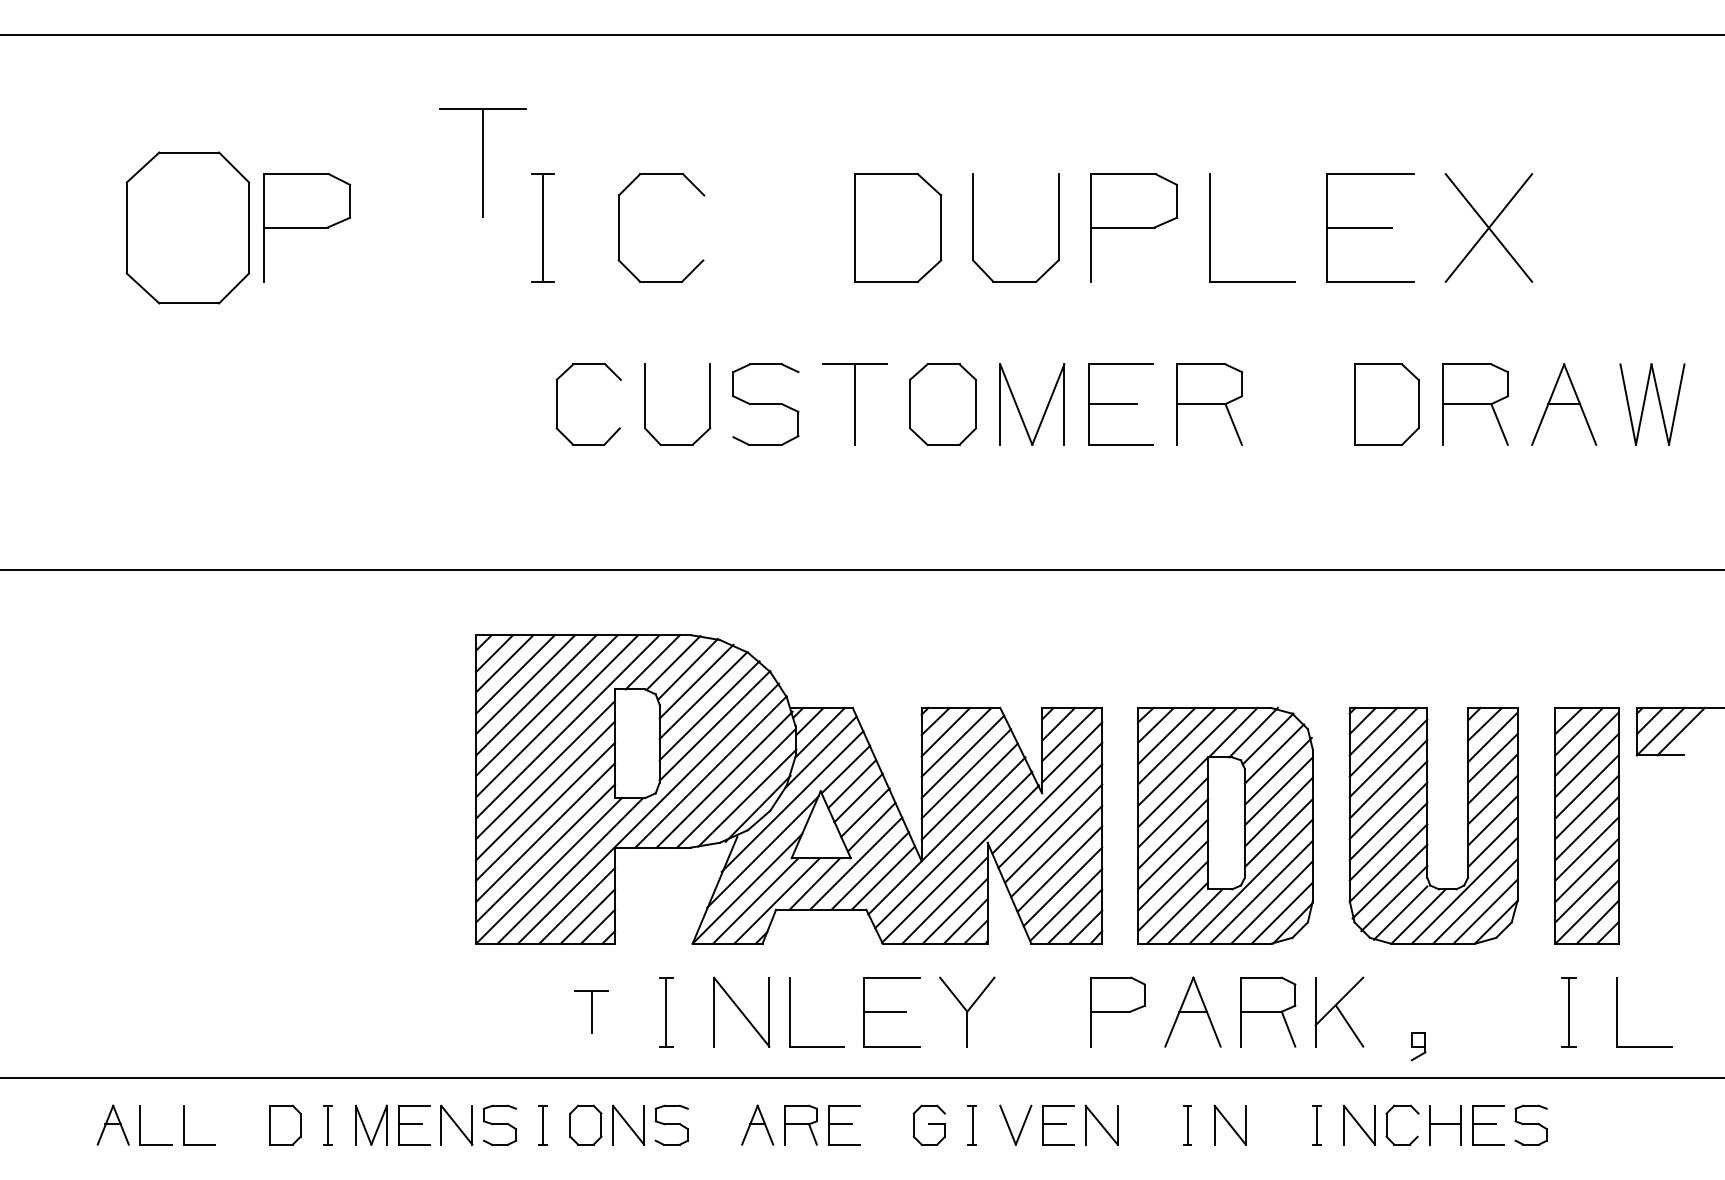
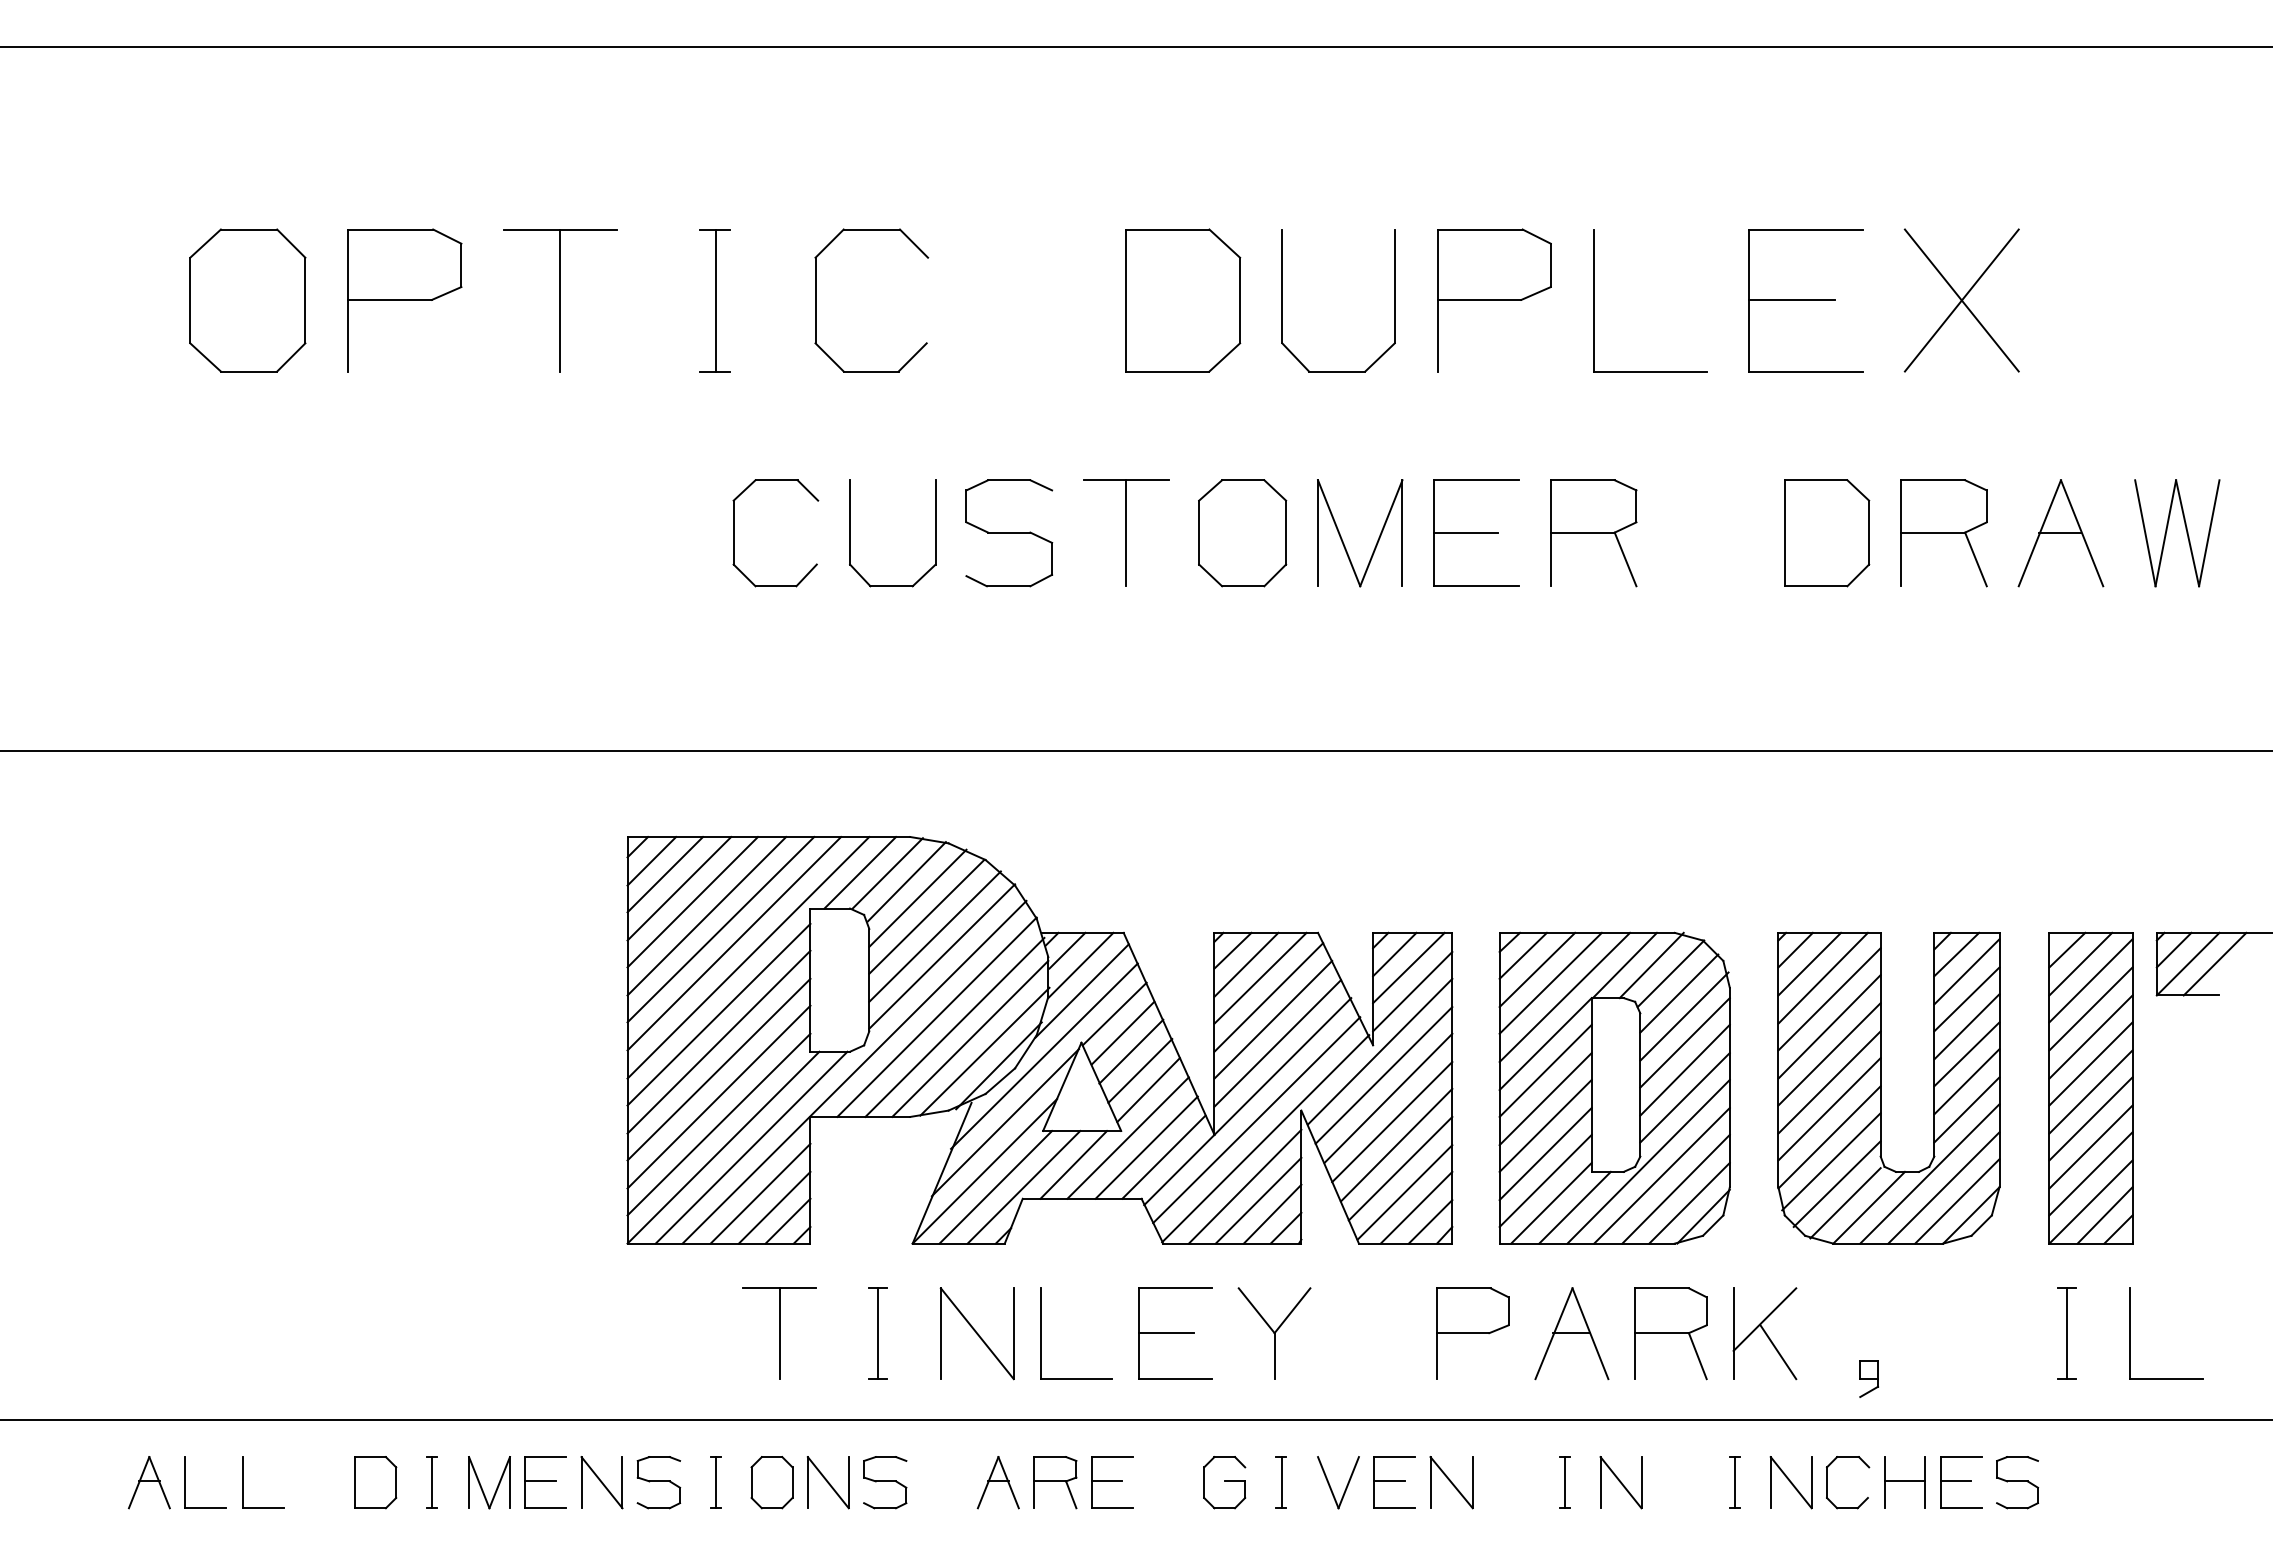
part: (482, 162) -> (560, 300), moved
part: (187, 227) -> (247, 300), size x0.71
part: (591, 1012) -> (779, 1333), size x1.67

